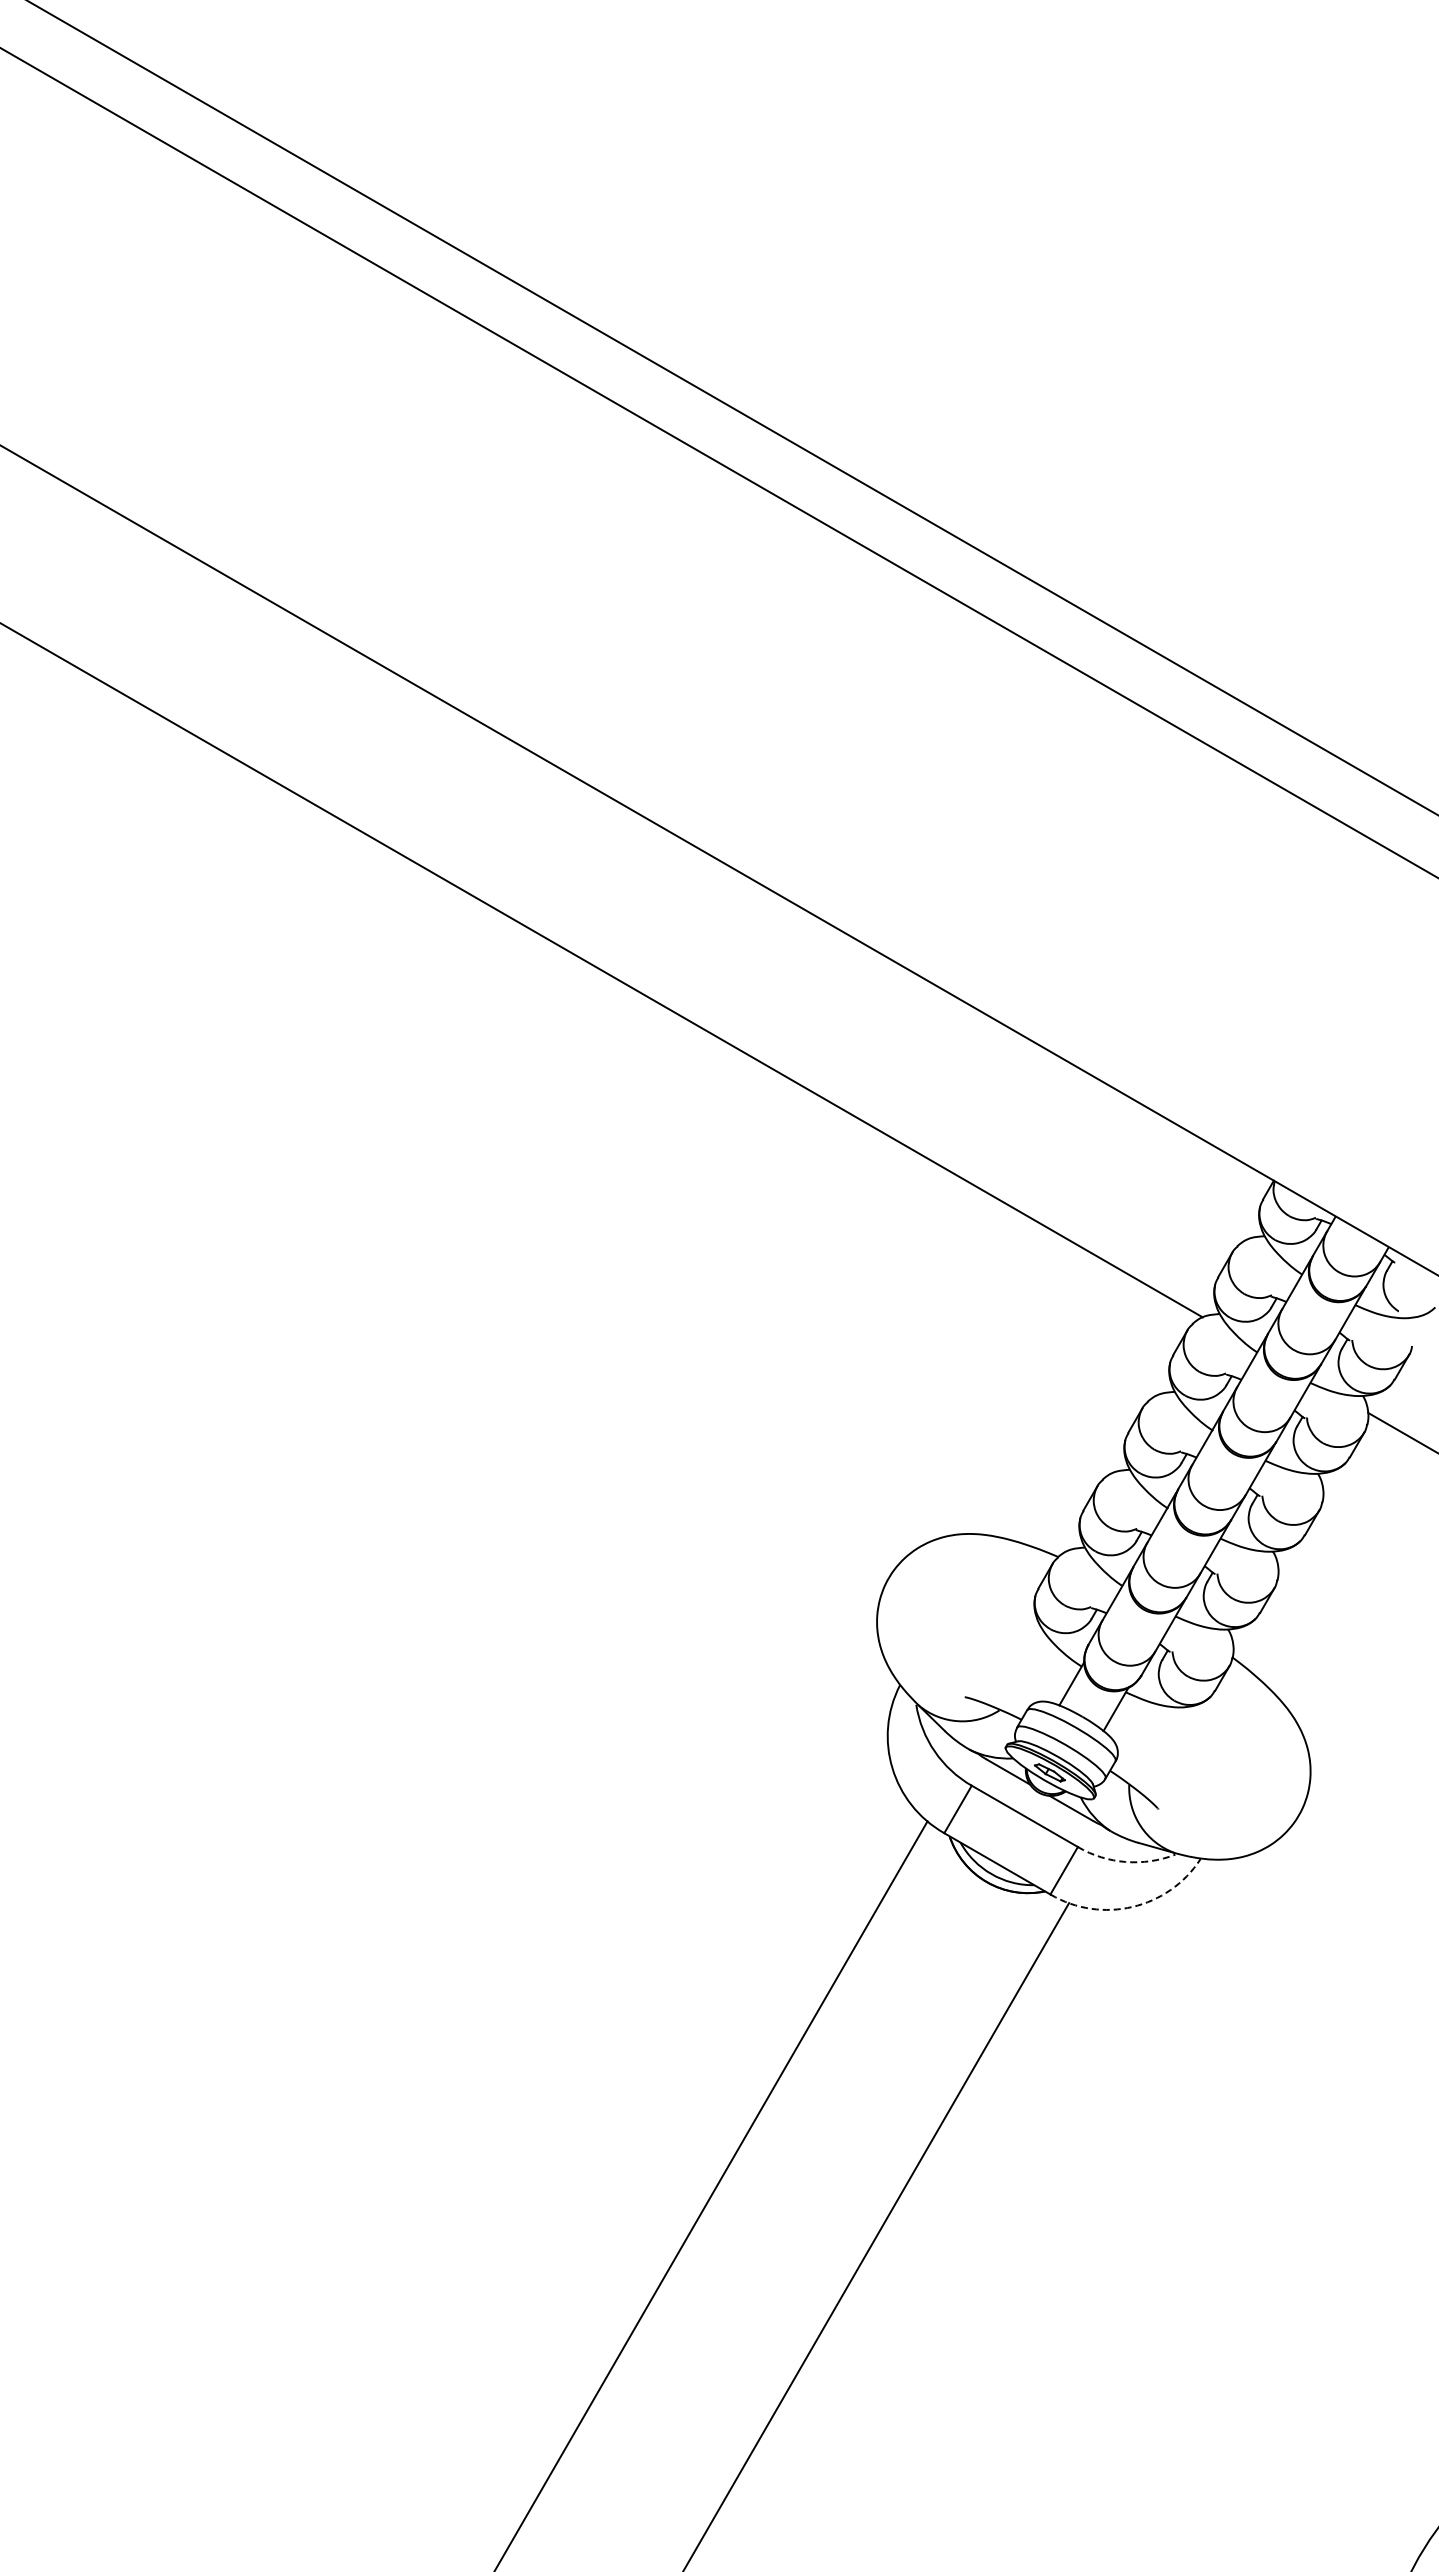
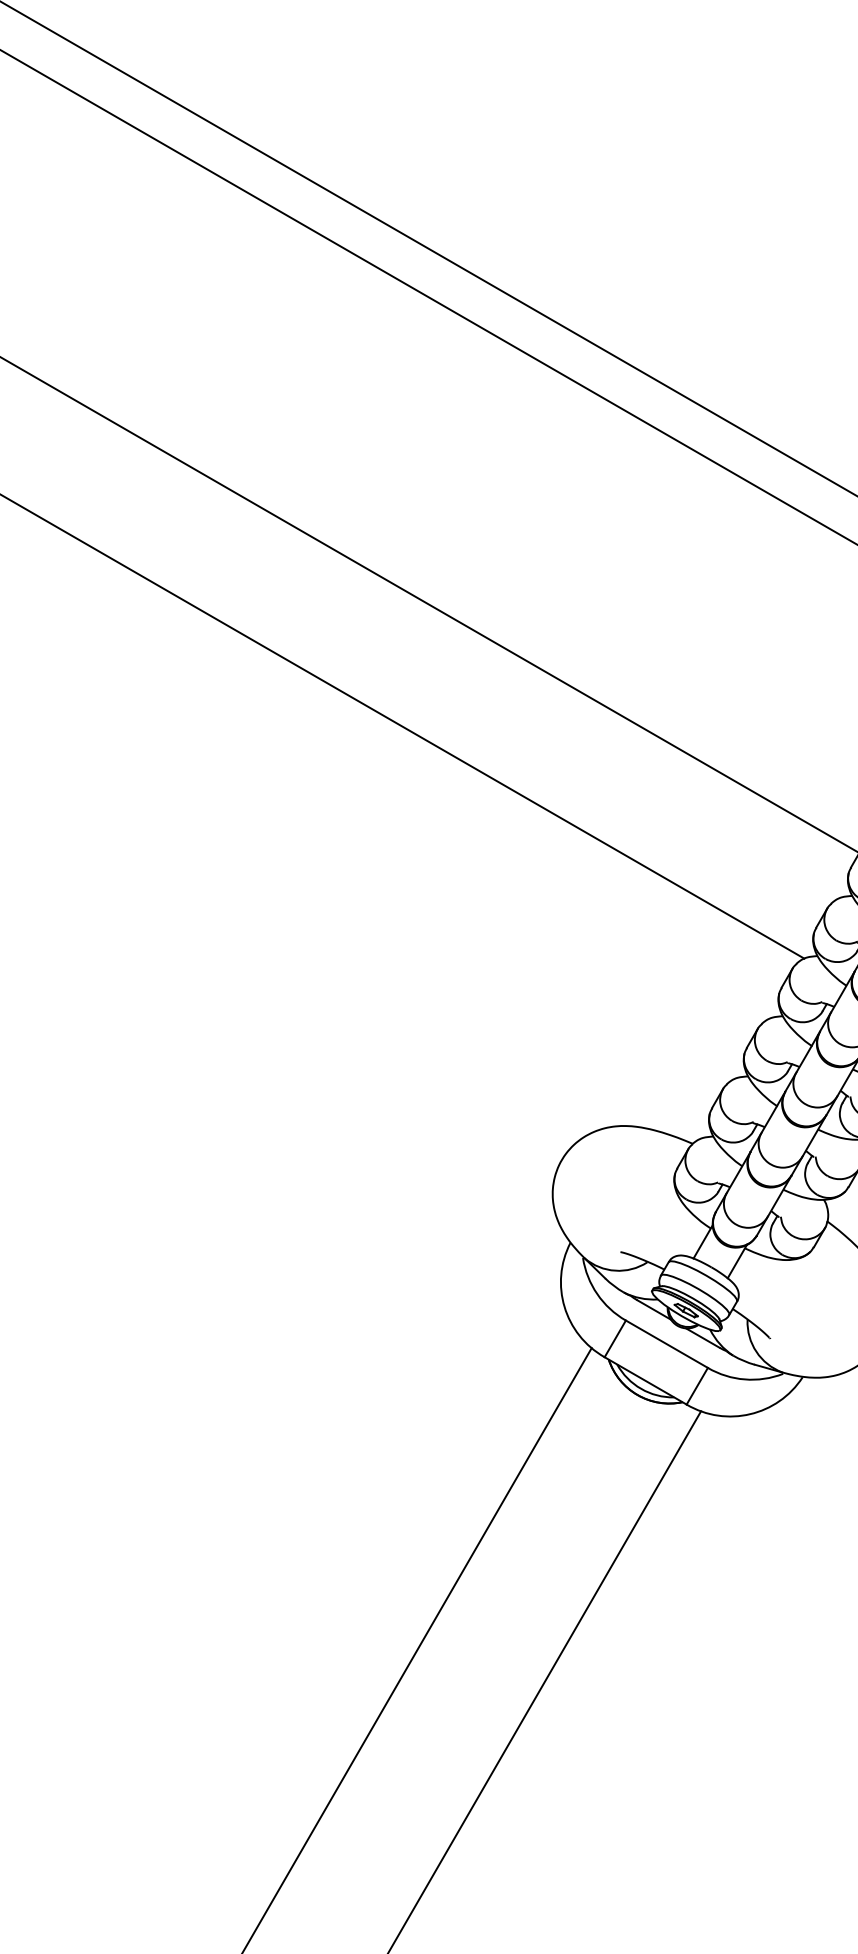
arc: (1125, 1861) -> (744, 1379), dashed -> solid
arc: (1132, 1906) -> (750, 1413), dashed -> solid

